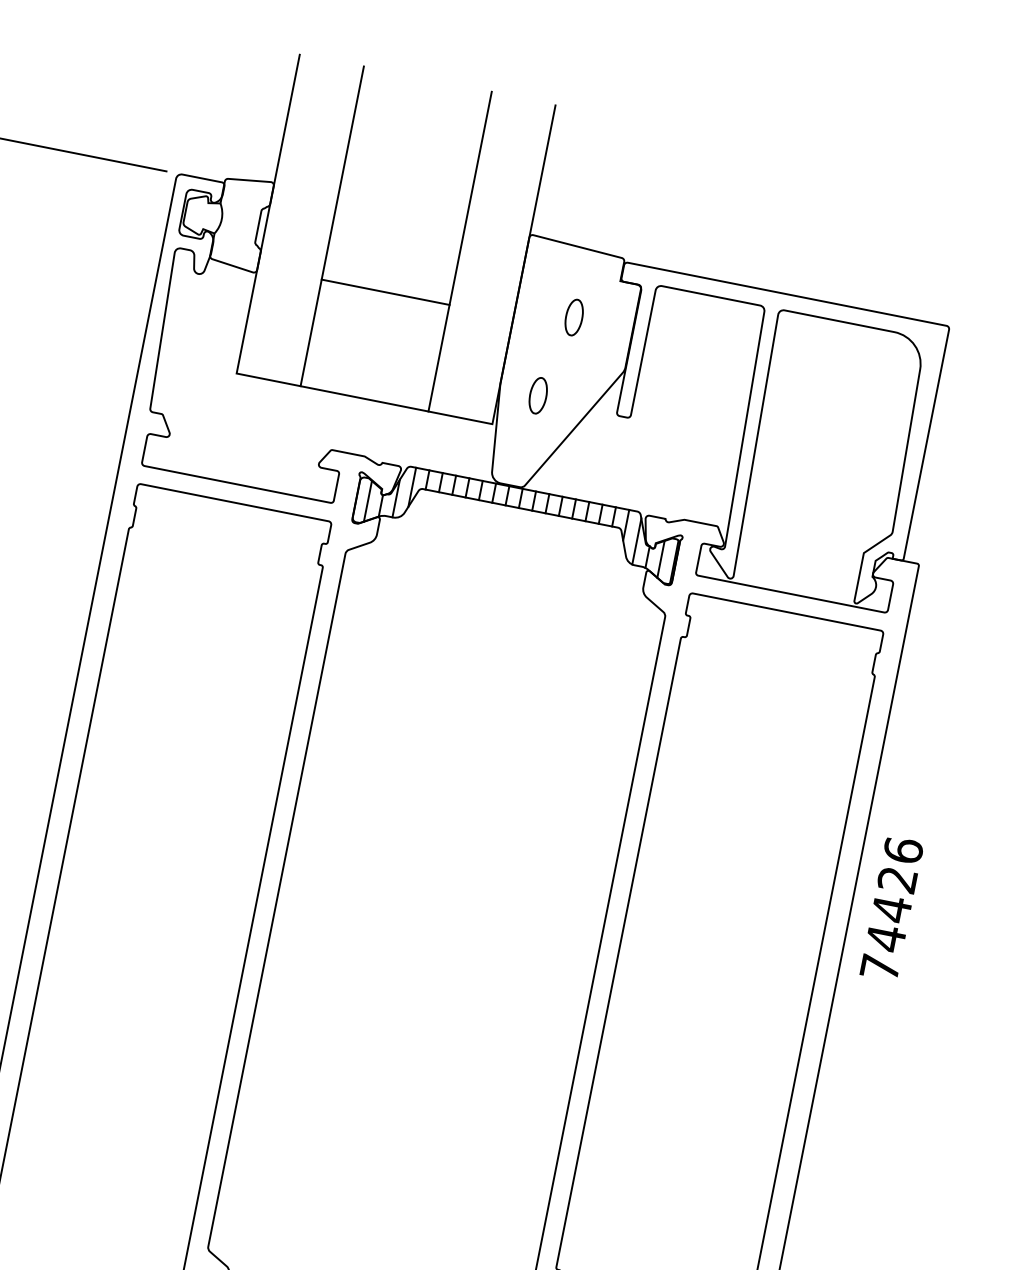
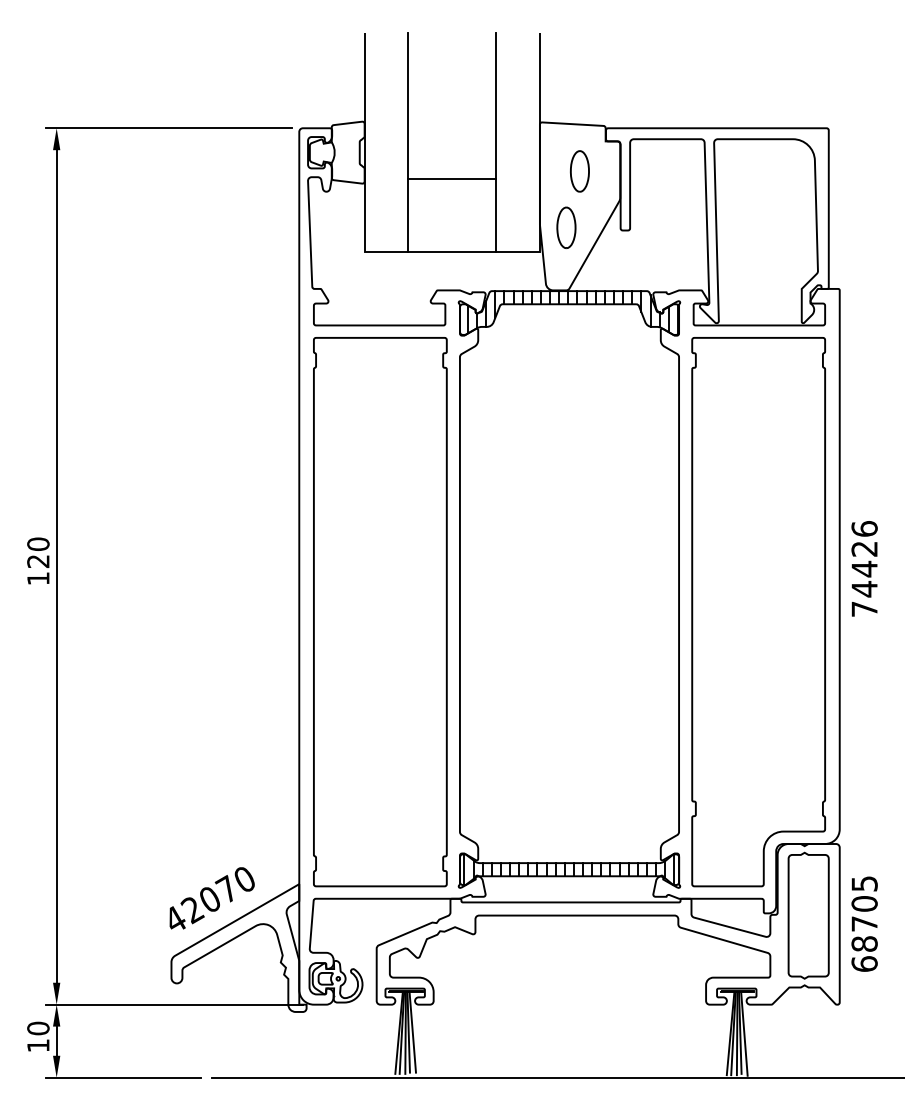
part: (573, 317) -> (579, 171), size x1.67
part: (538, 395) -> (566, 227), size x1.67
text: (891, 908) -> (864, 568), moved

